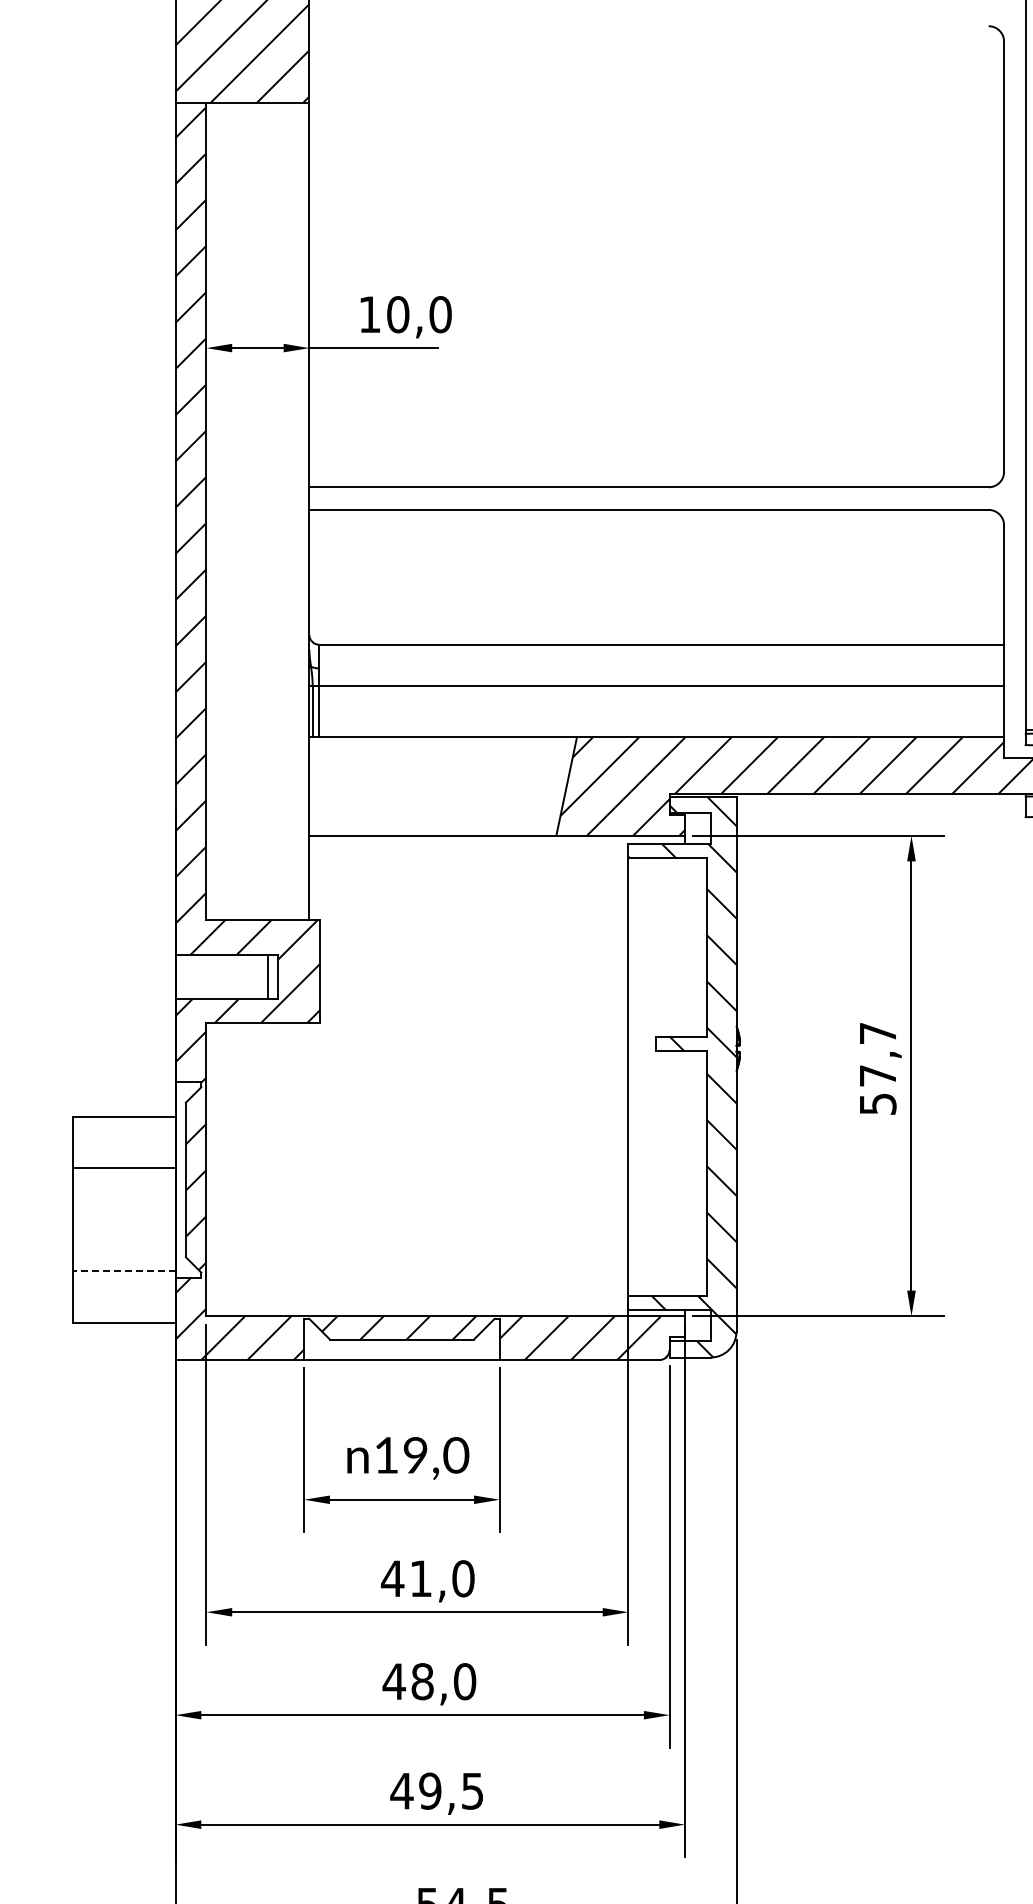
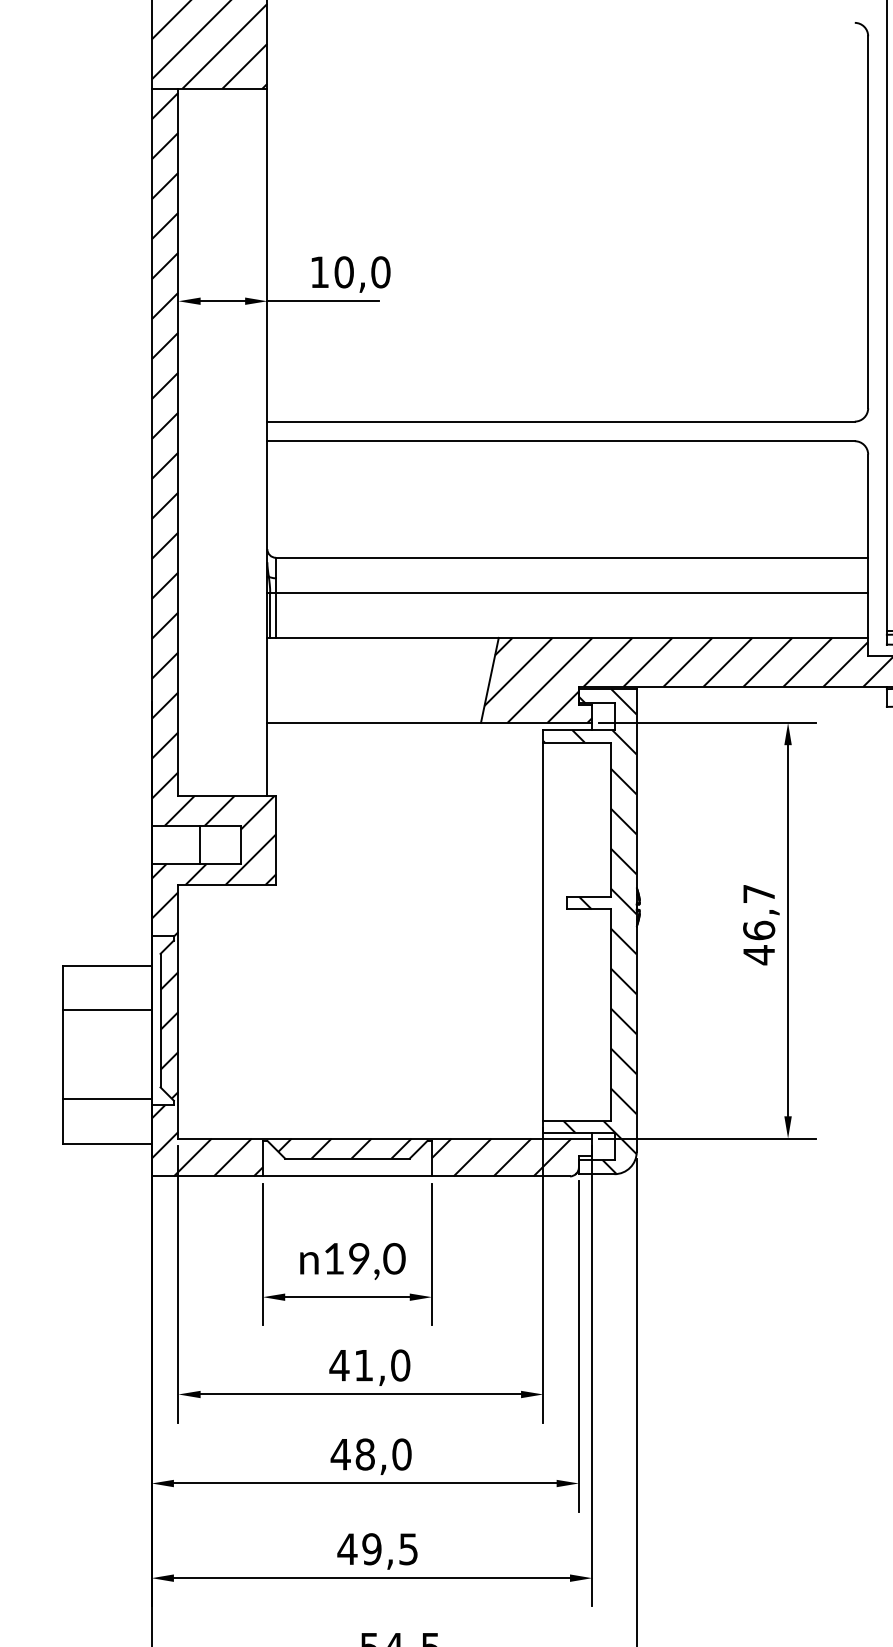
line: (268, 976) -> (200, 844), moved
text: (877, 1090) -> (758, 943), 57,7 -> 46,7
line: (123, 1271) -> (106, 1099), dashed -> solid

